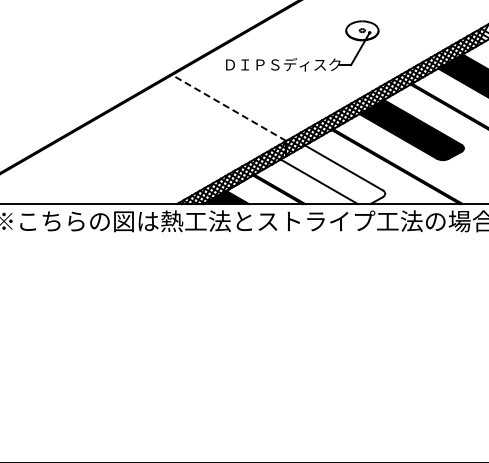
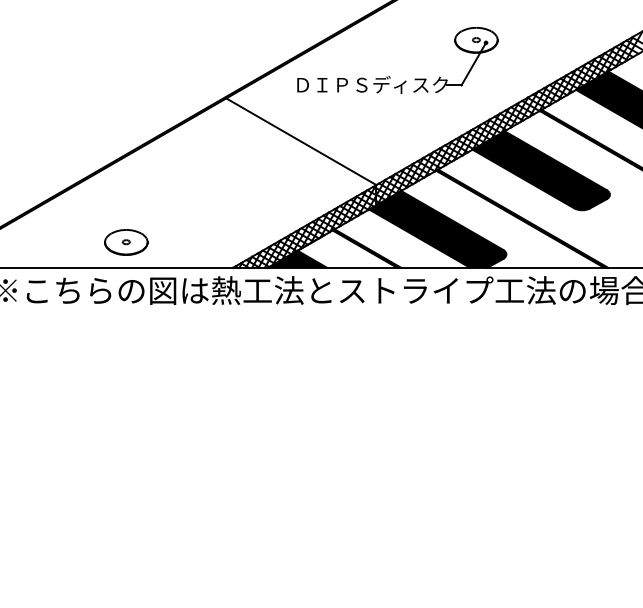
line: (229, 108) -> (301, 142), dashed -> solid
fill: (332, 174) -> (437, 229), added
part: (95, 184) -> (125, 242), added

